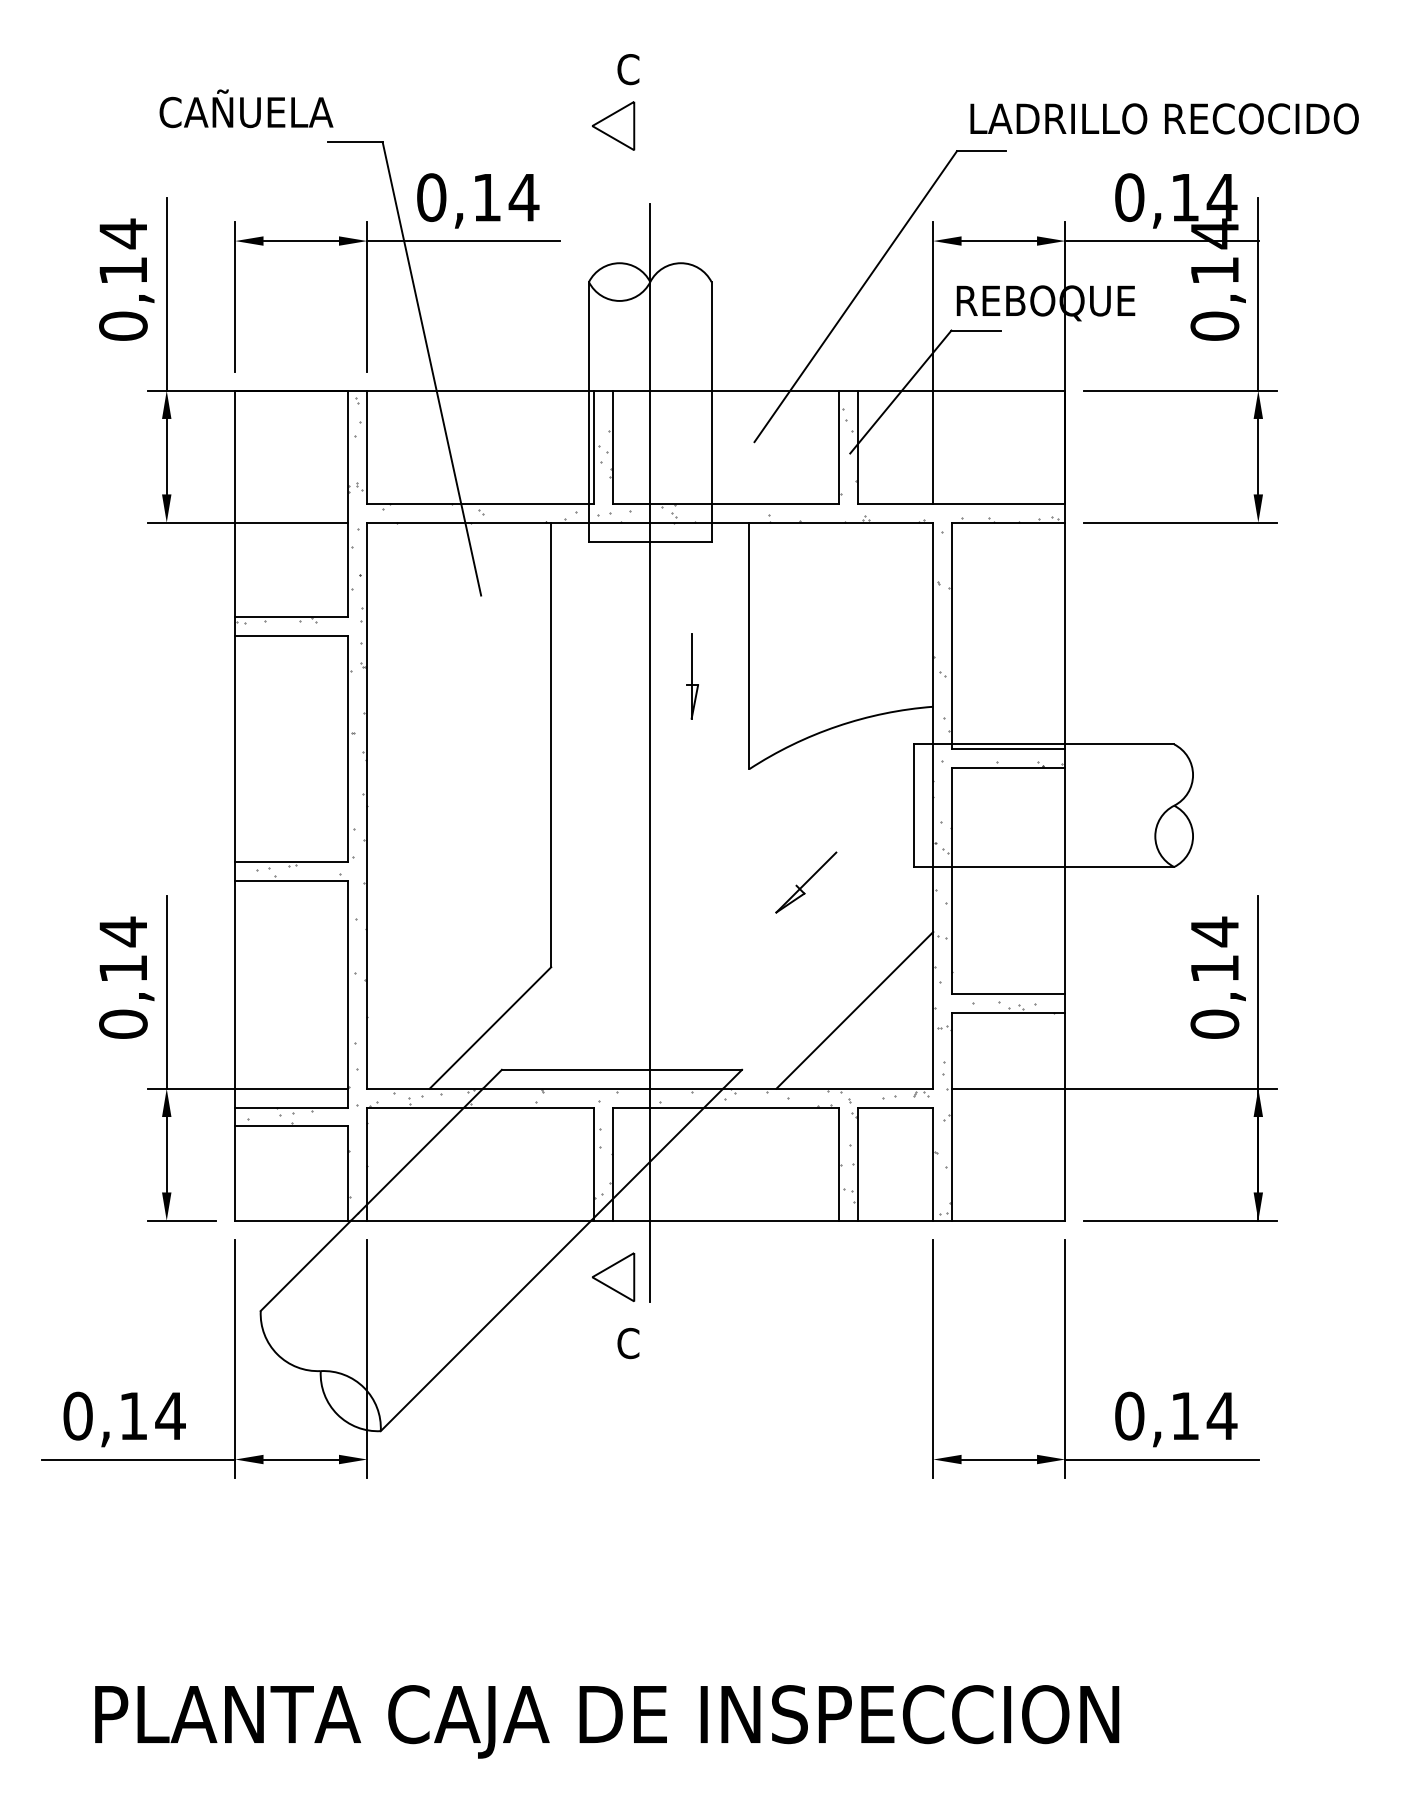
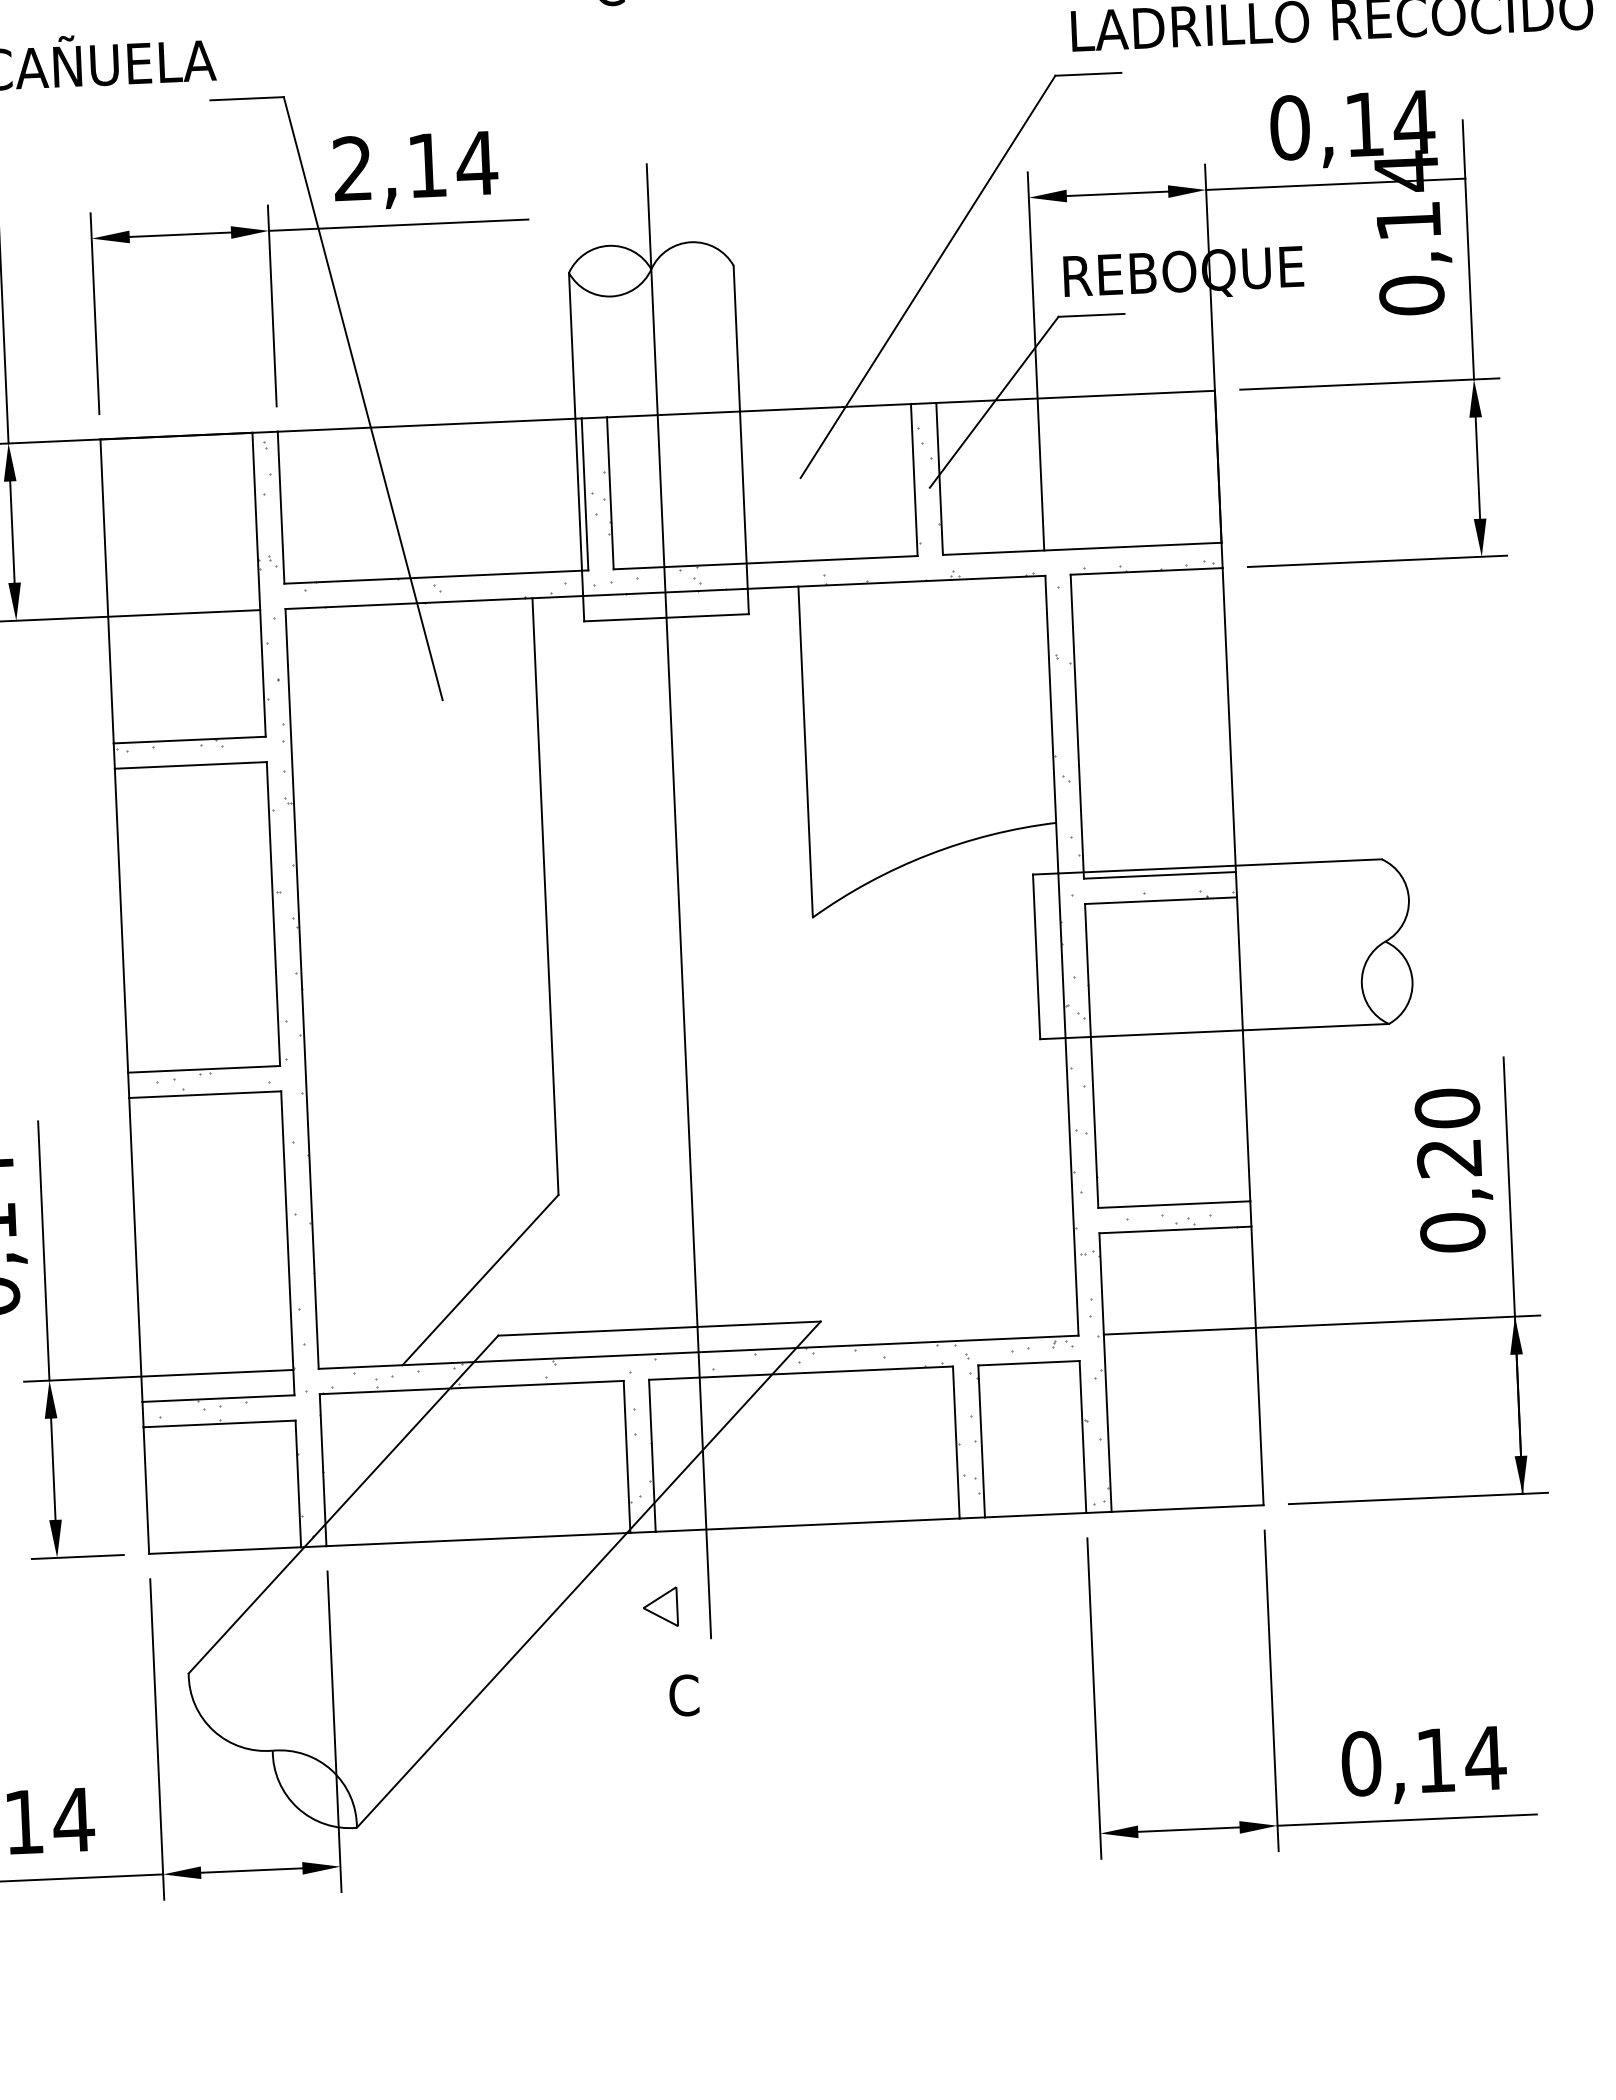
part: (613, 125) -> (592, 61), removed
text: (431, 197) -> (352, 168), 0,14 -> 2,14
part: (692, 676) -> (731, 796), removed
part: (806, 882) -> (896, 1066), removed
text: (1214, 949) -> (1447, 1132), 0,14 -> 0,20
line: (854, 1010) -> (968, 1235), removed
part: (613, 1276) -> (660, 1606), size x0.6

